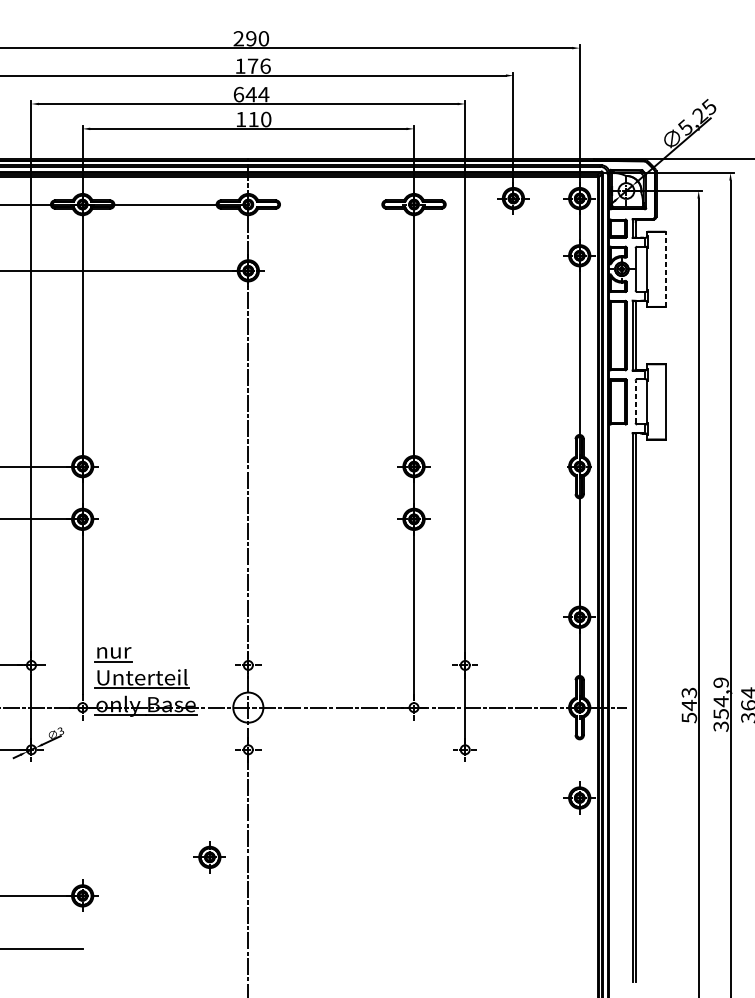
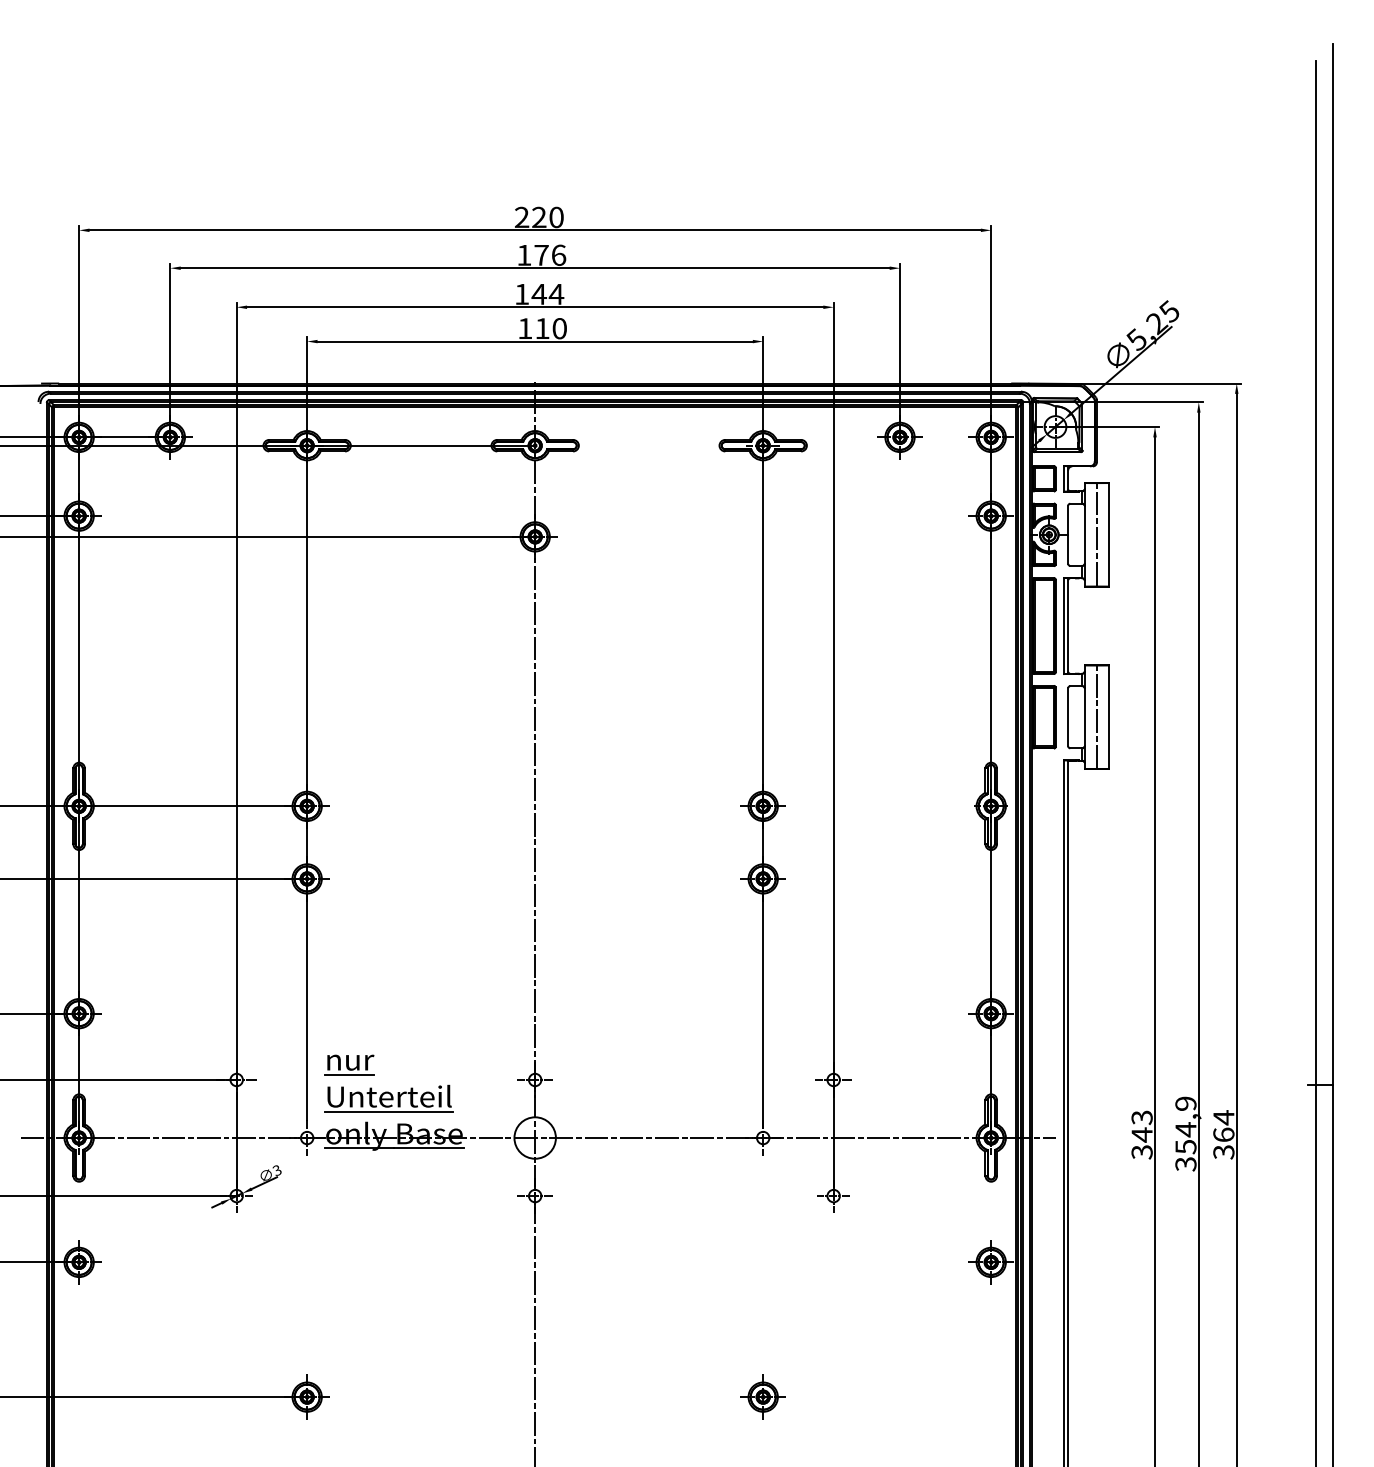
text: (251, 38) -> (539, 217), 290 -> 220
text: (239, 94) -> (522, 294), 644 -> 144
line: (656, 269) -> (1096, 534), added
line: (665, 269) -> (1109, 534), dashed -> solid
line: (635, 401) -> (1068, 716), dashed -> solid
line: (656, 402) -> (1096, 717), added
text: (688, 718) -> (1141, 1152), 543 -> 343
part: (209, 856) -> (762, 1396), moved

